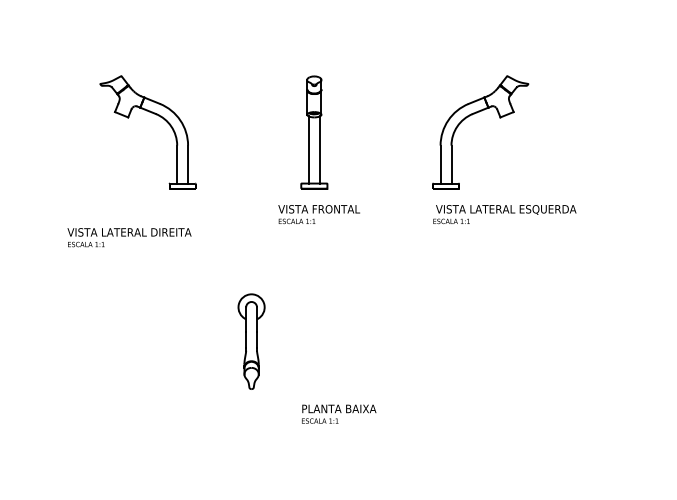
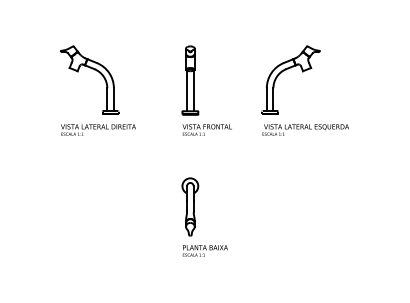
text: (317, 213) -> (206, 129), moved
text: (129, 236) -> (98, 129), moved
part: (251, 340) -> (190, 206), moved

